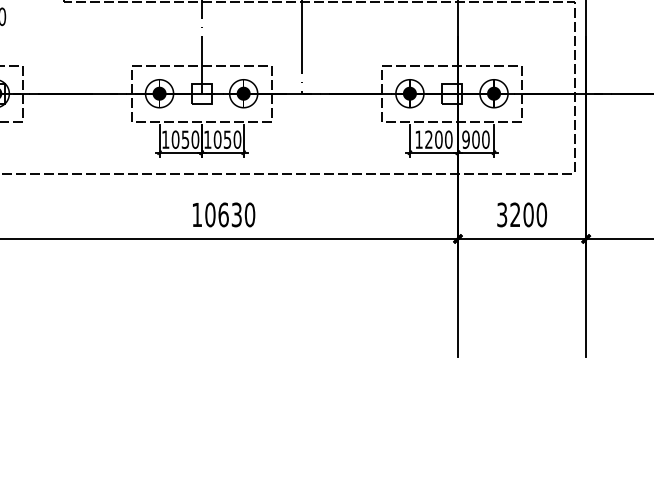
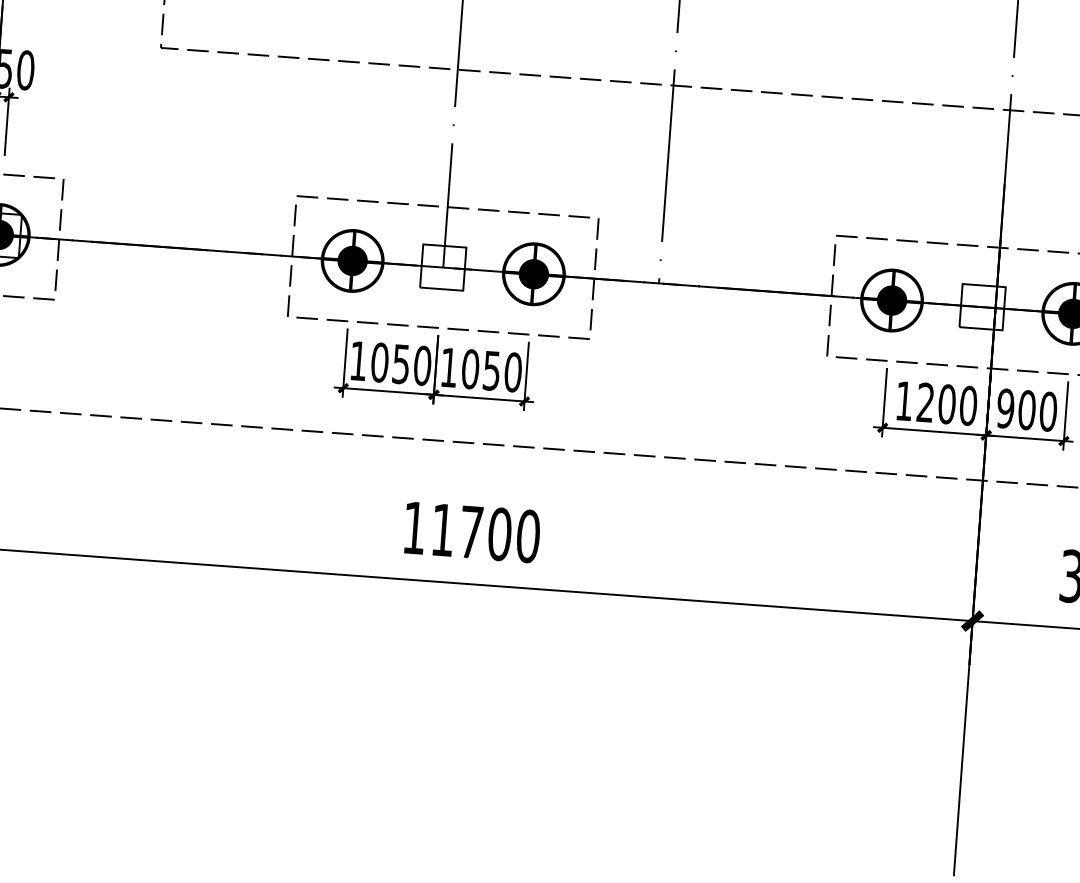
text: (223, 214) -> (471, 531), 10630 -> 11700

